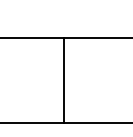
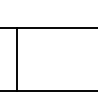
line: (63, 80) -> (16, 59), moved

